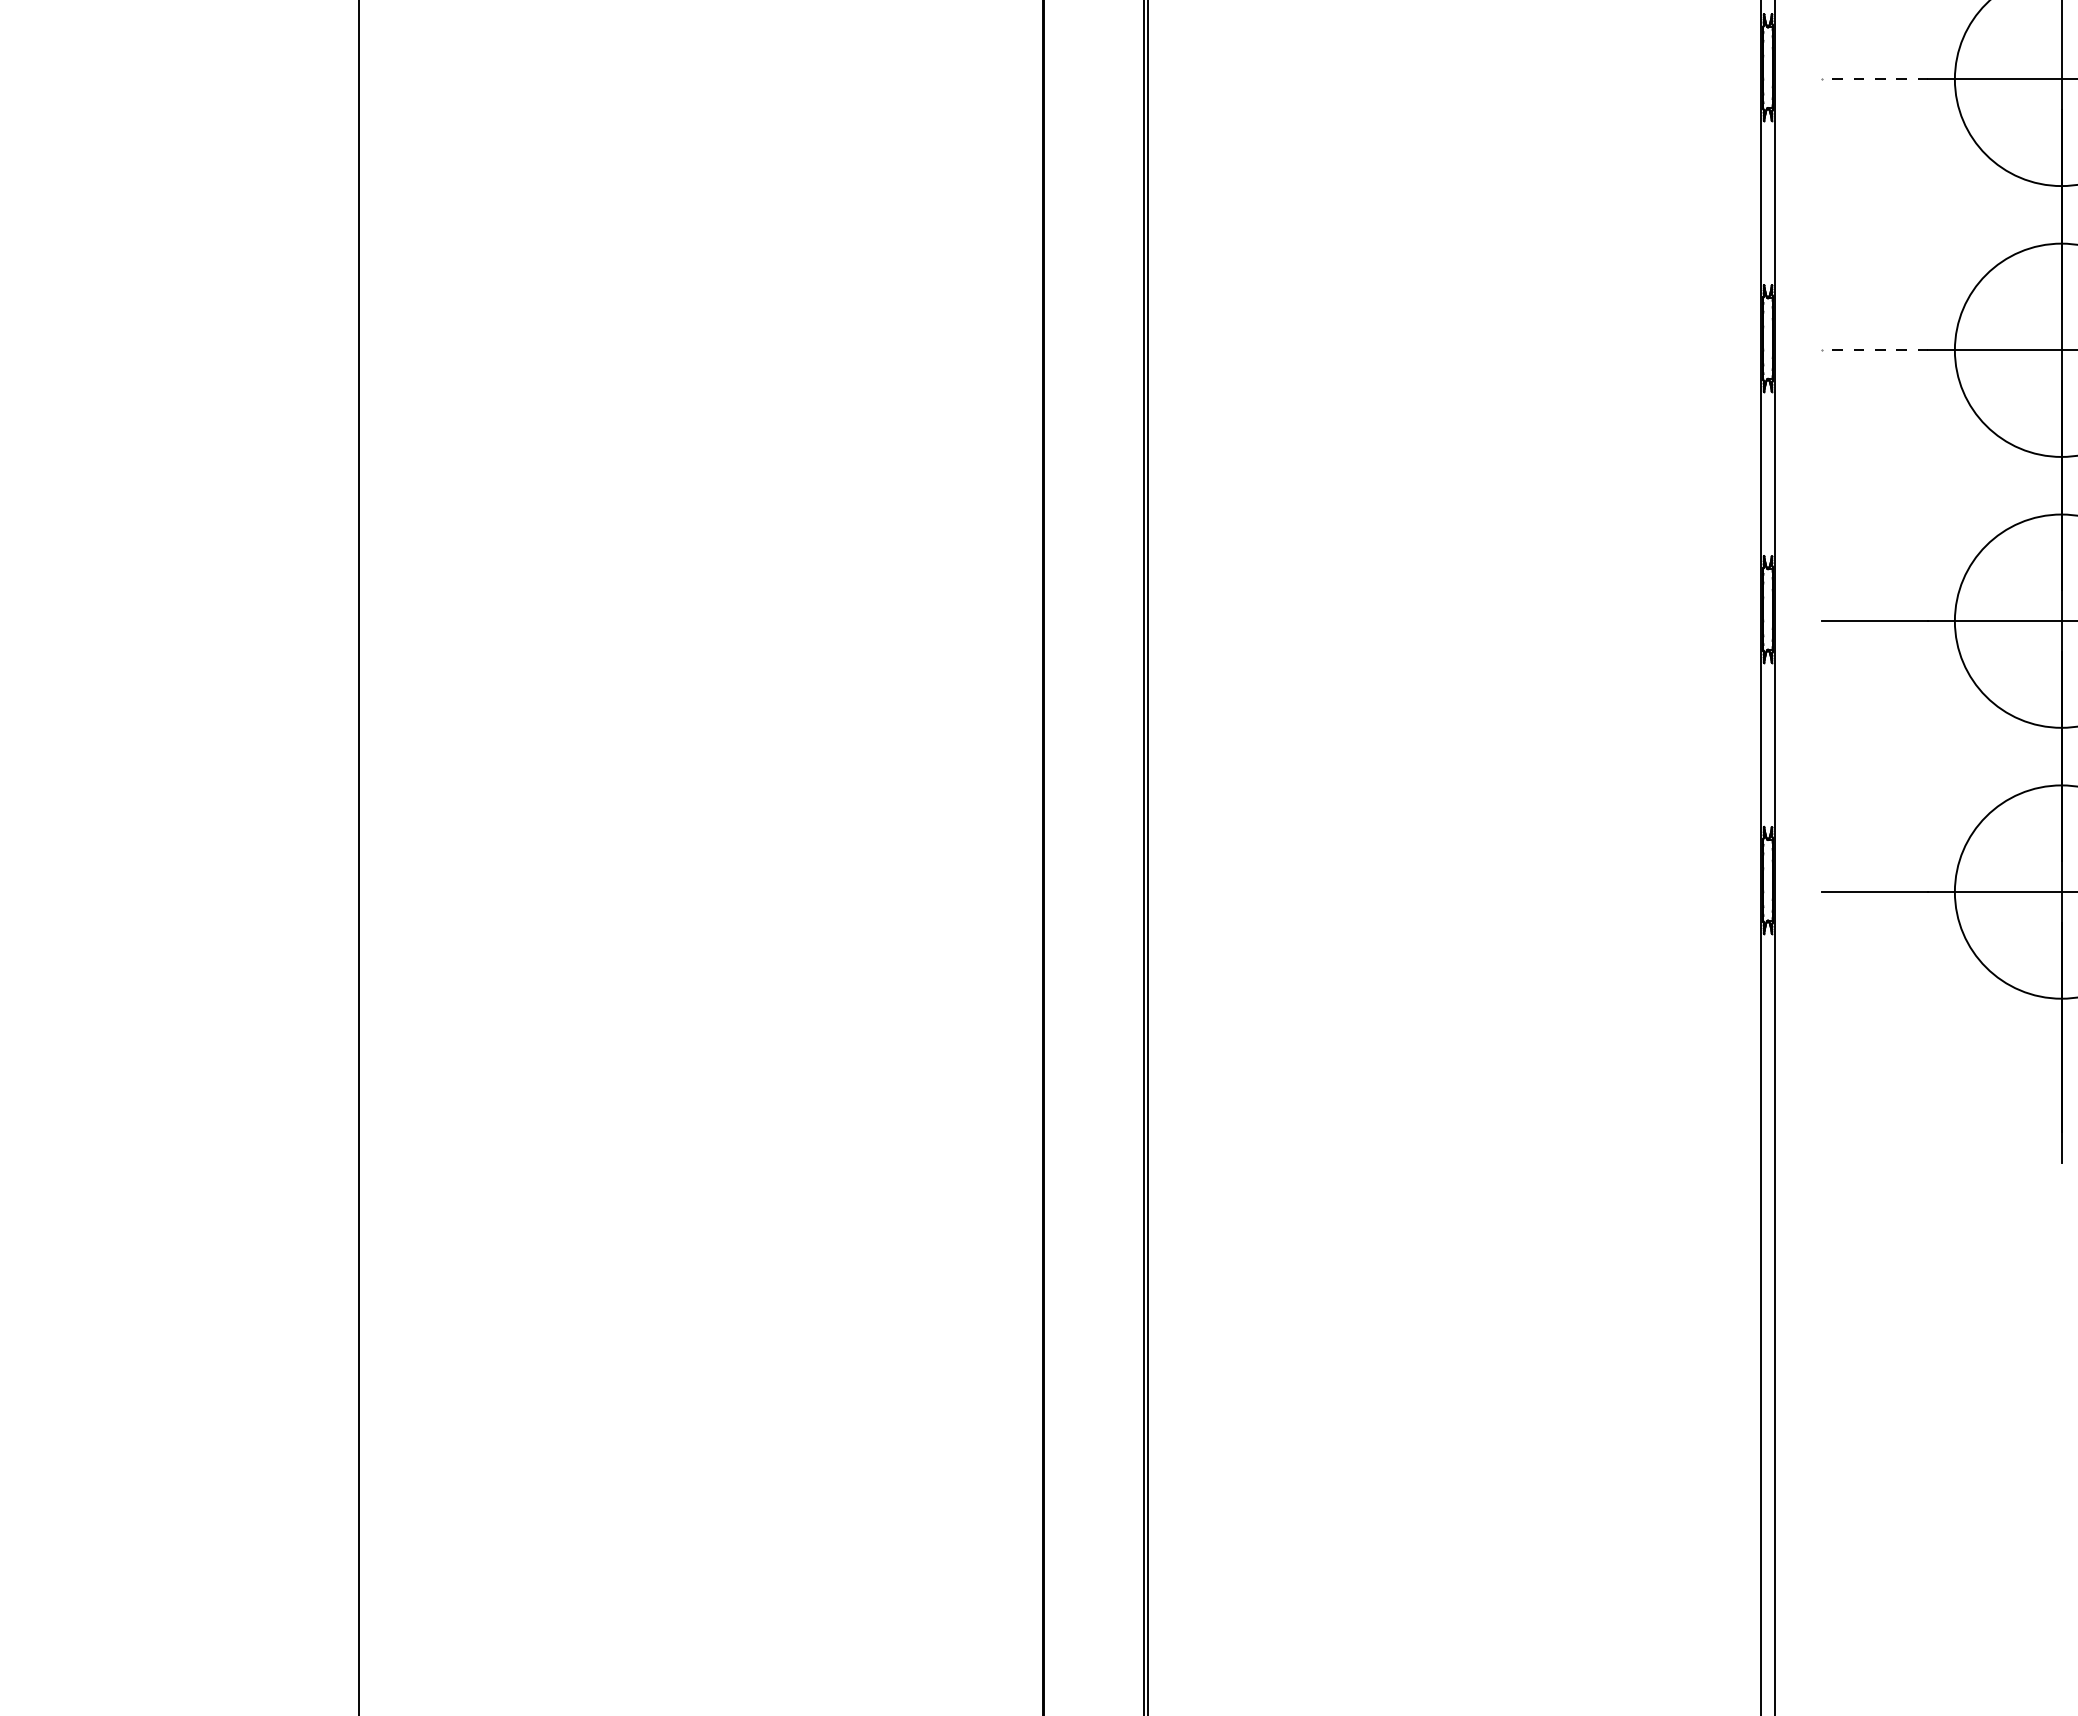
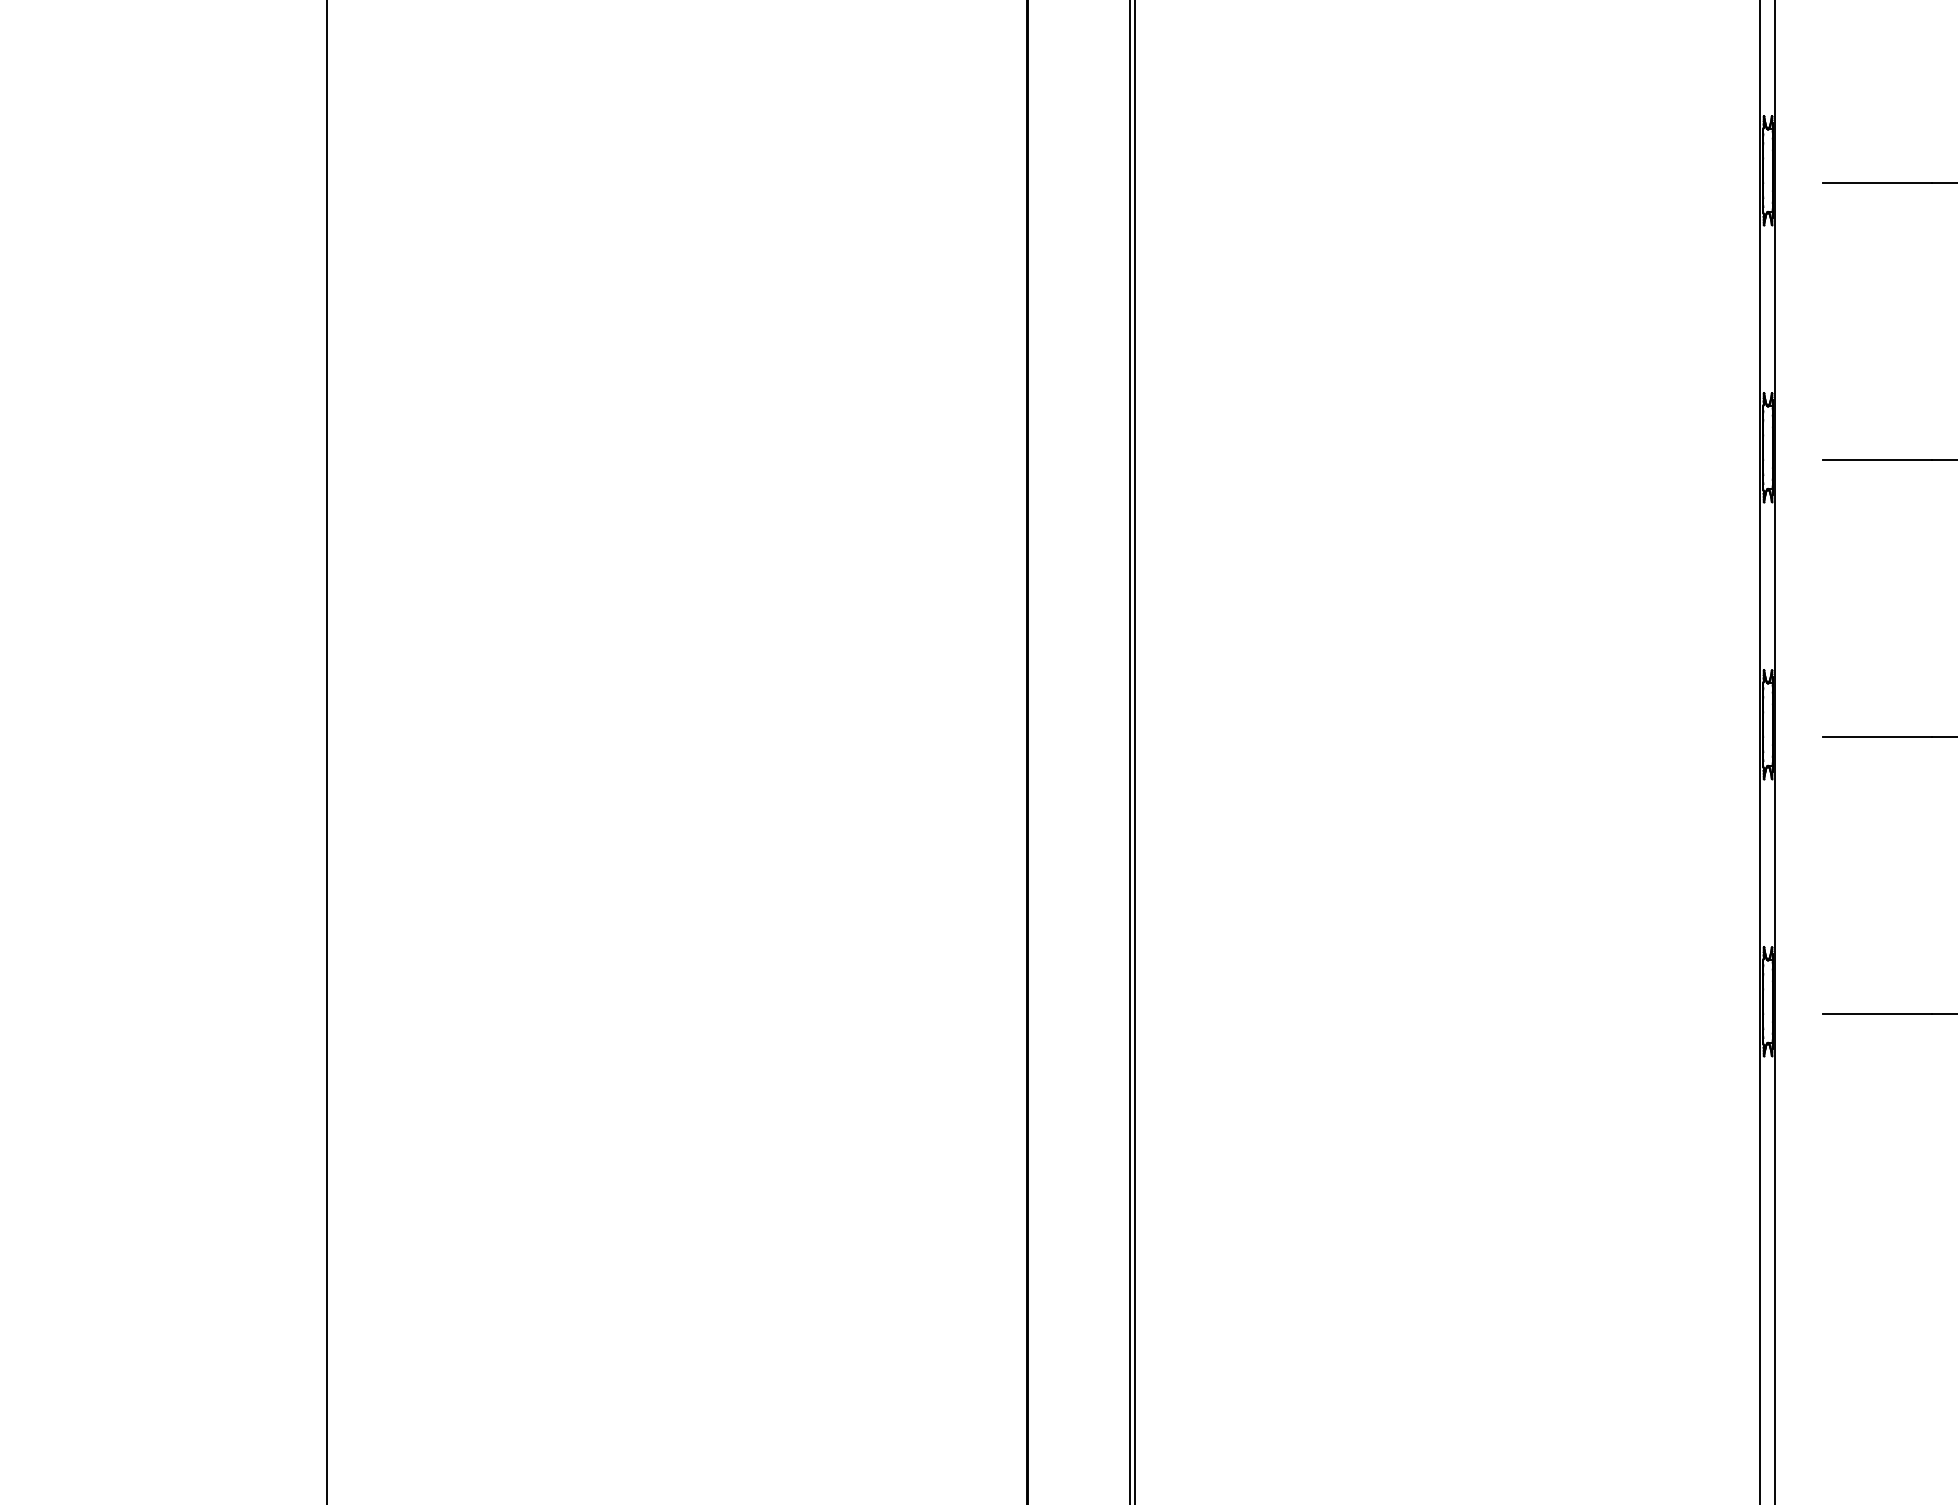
line: (1874, 79) -> (1876, 182), dashed -> solid
line: (1874, 350) -> (1876, 459), dashed -> solid

